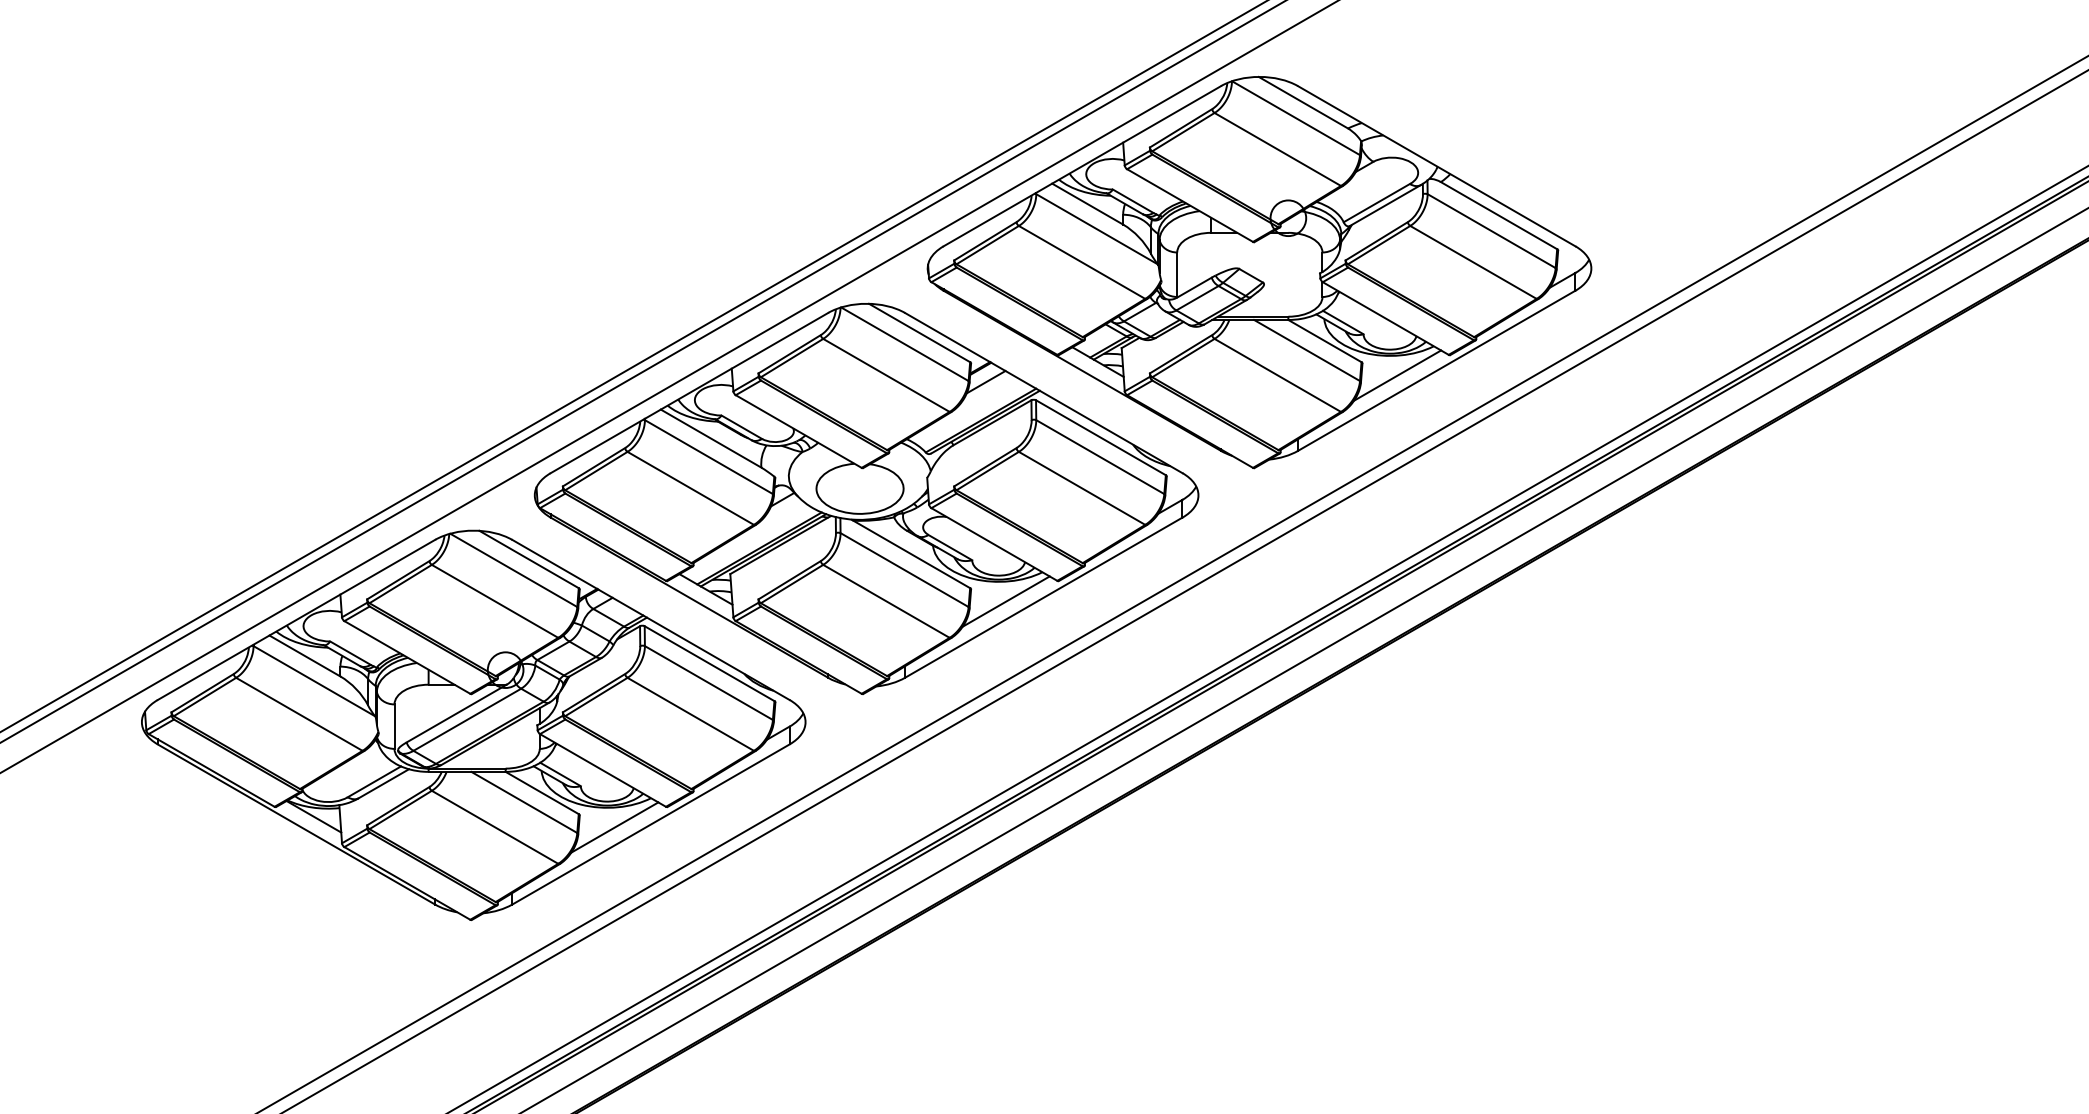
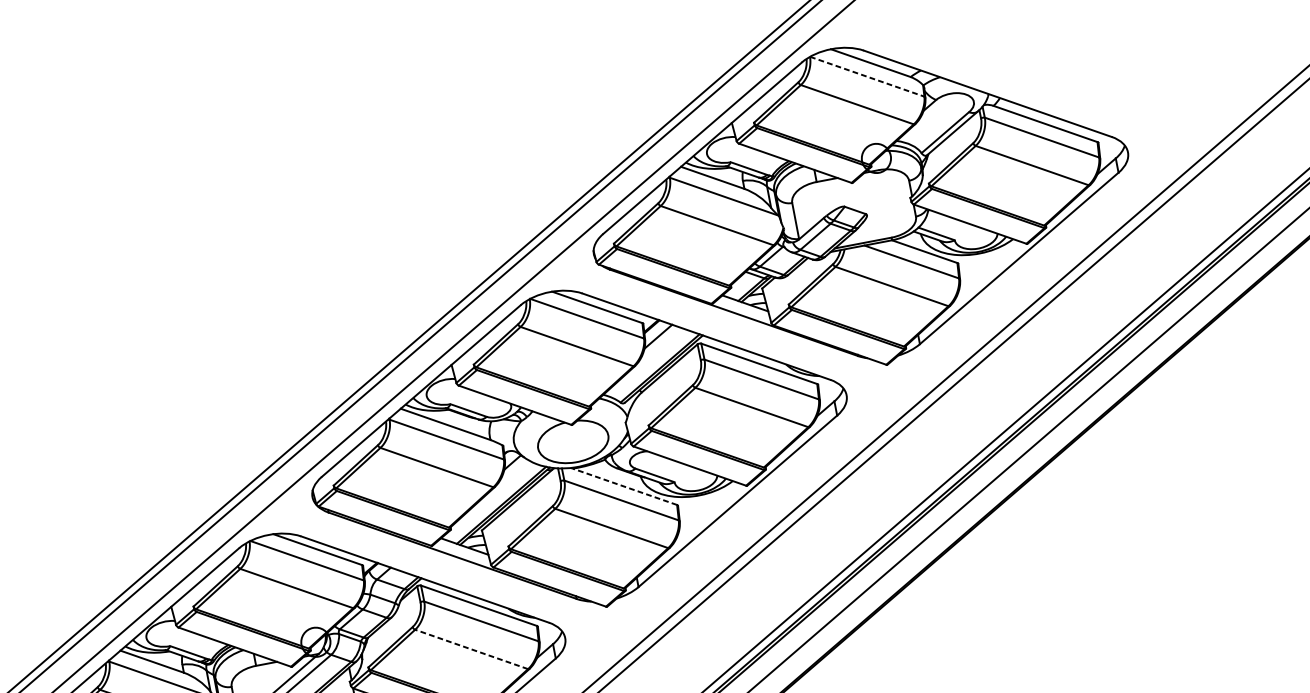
line: (1296, 118) -> (867, 76), solid -> dashed
line: (1397, 375) -> (988, 268), removed
line: (911, 554) -> (624, 486), solid -> dashed
line: (1005, 601) -> (707, 510), removed
line: (690, 714) -> (471, 649), solid -> dashed

